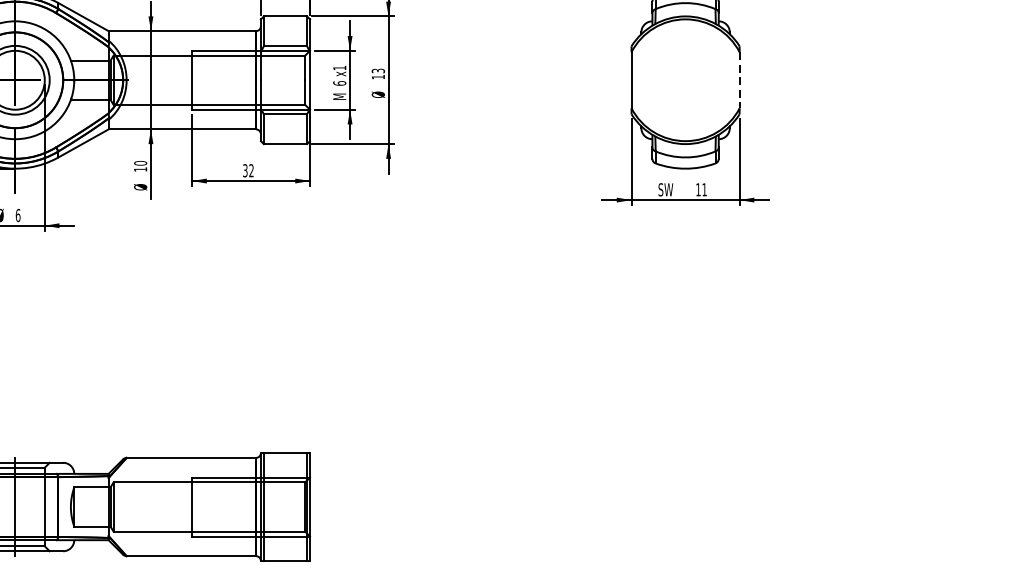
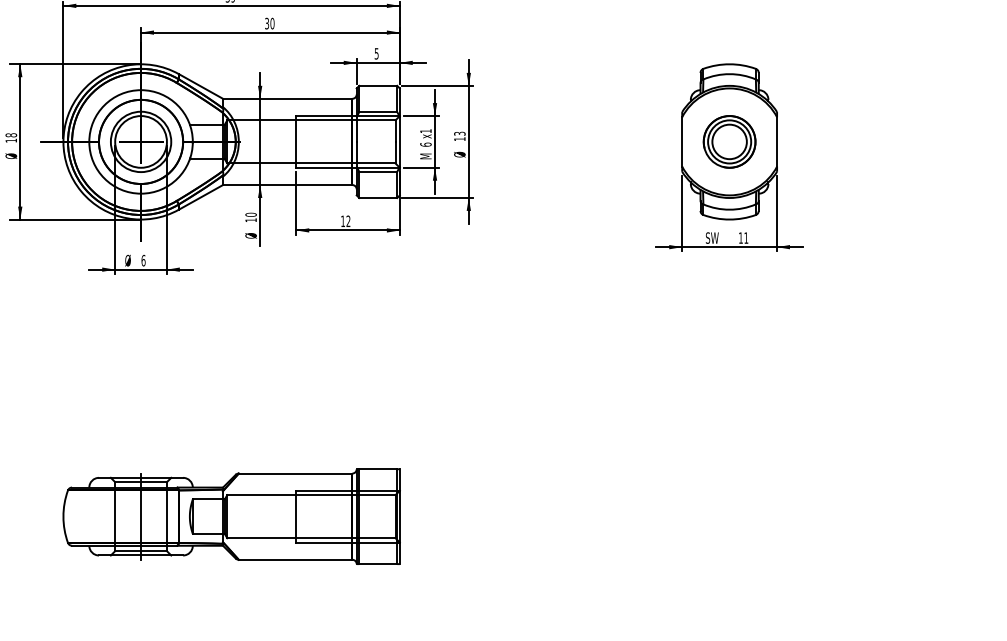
part: (685, 79) -> (729, 141), added
line: (740, 79) -> (777, 141), dashed -> solid
text: (245, 170) -> (343, 221), 32 -> 12

